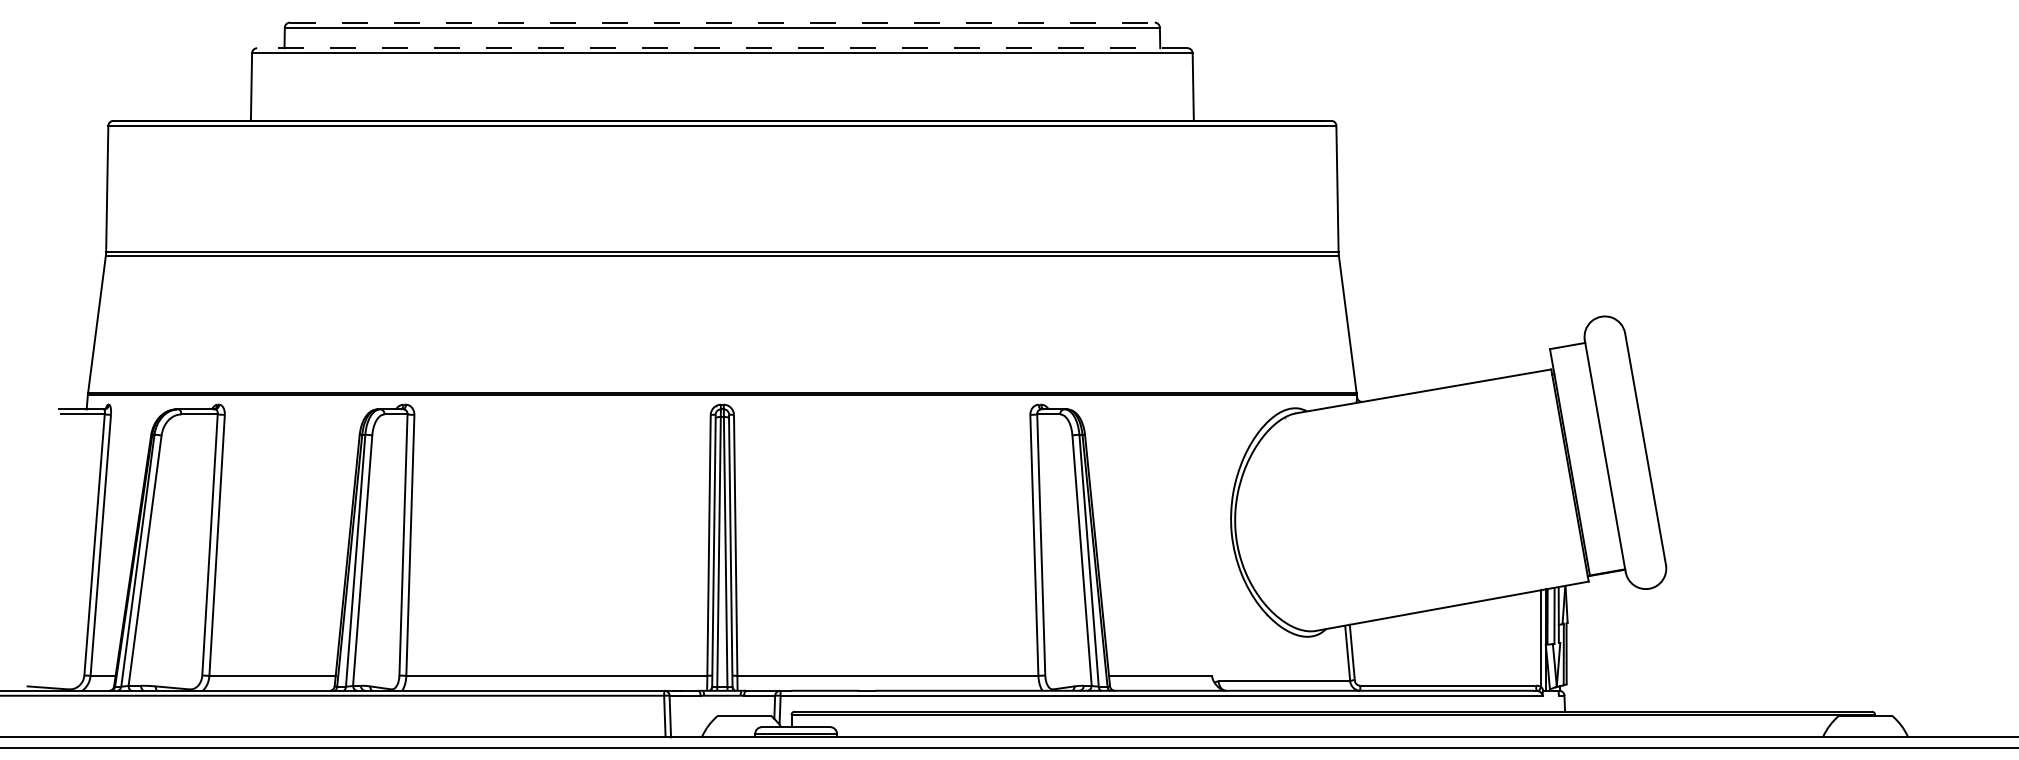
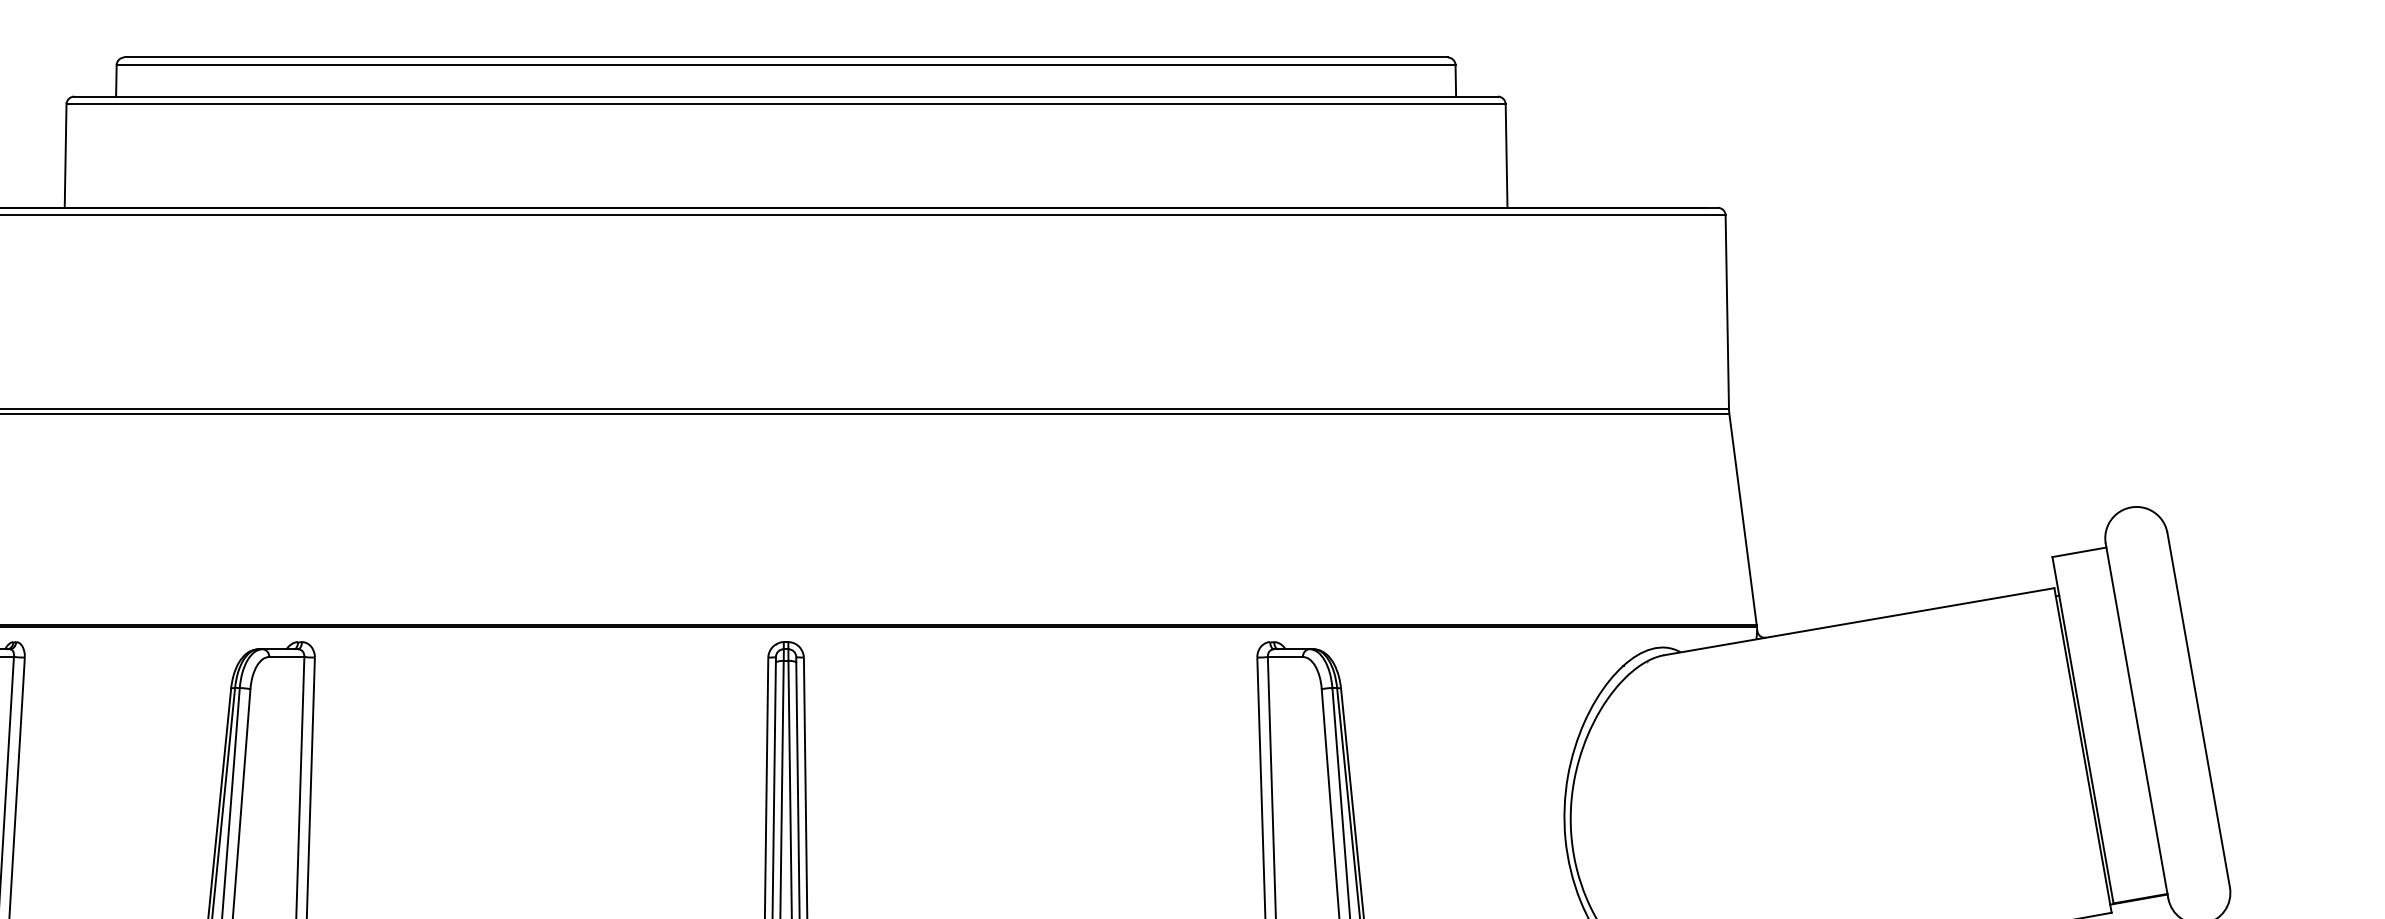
line: (722, 22) -> (786, 57), dashed -> solid
line: (721, 48) -> (784, 97), dashed -> solid

